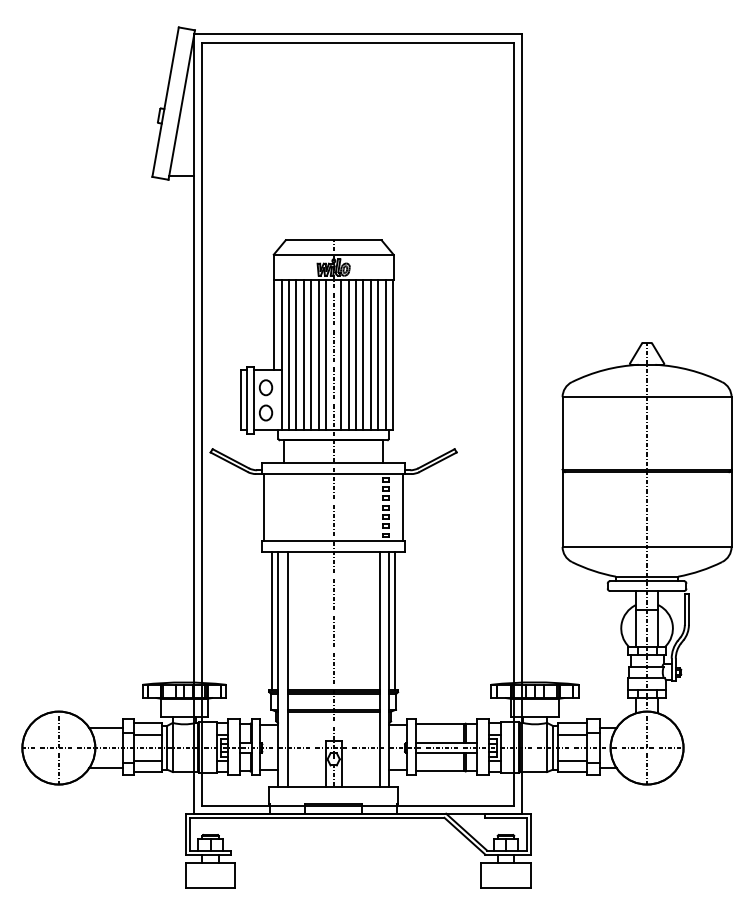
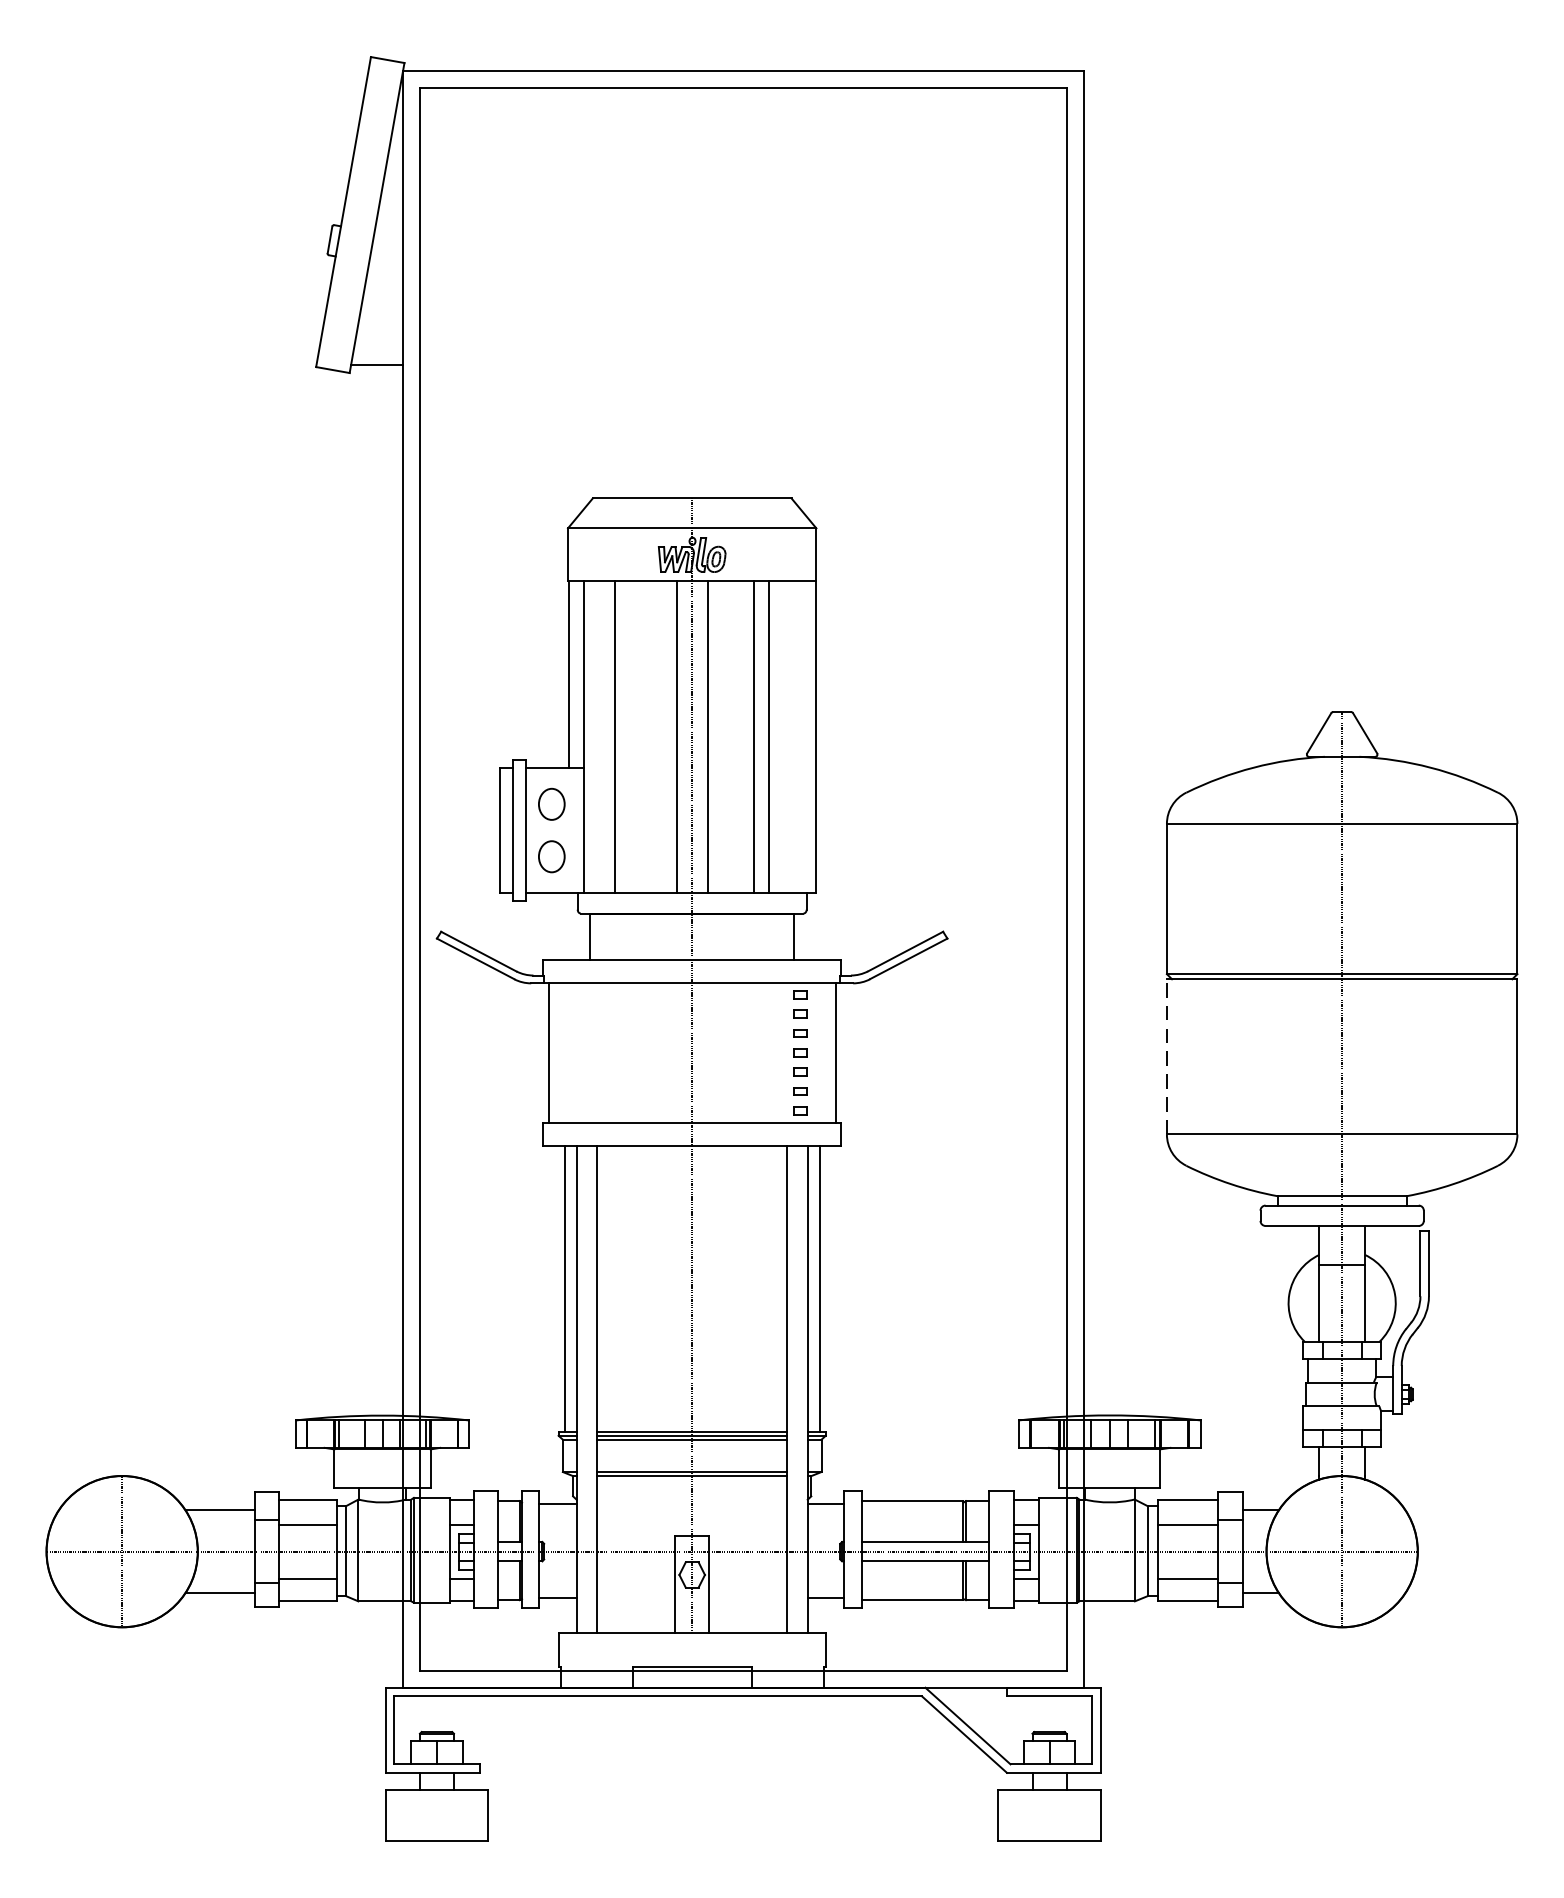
line: (288, 355) -> (598, 737), removed
line: (303, 355) -> (629, 737), removed
line: (311, 355) -> (646, 737), removed
line: (318, 355) -> (660, 737), removed
line: (348, 355) -> (722, 737), removed
line: (356, 355) -> (739, 737), removed
line: (378, 355) -> (785, 737), removed
line: (385, 355) -> (799, 737), removed
line: (562, 509) -> (1166, 1056), solid -> dashed

